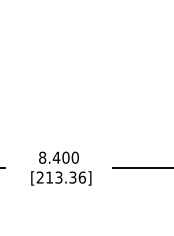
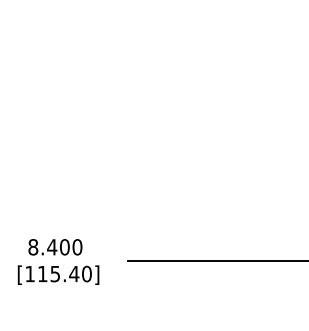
text: (61, 177) -> (58, 273), [213.36] -> [115.40]

